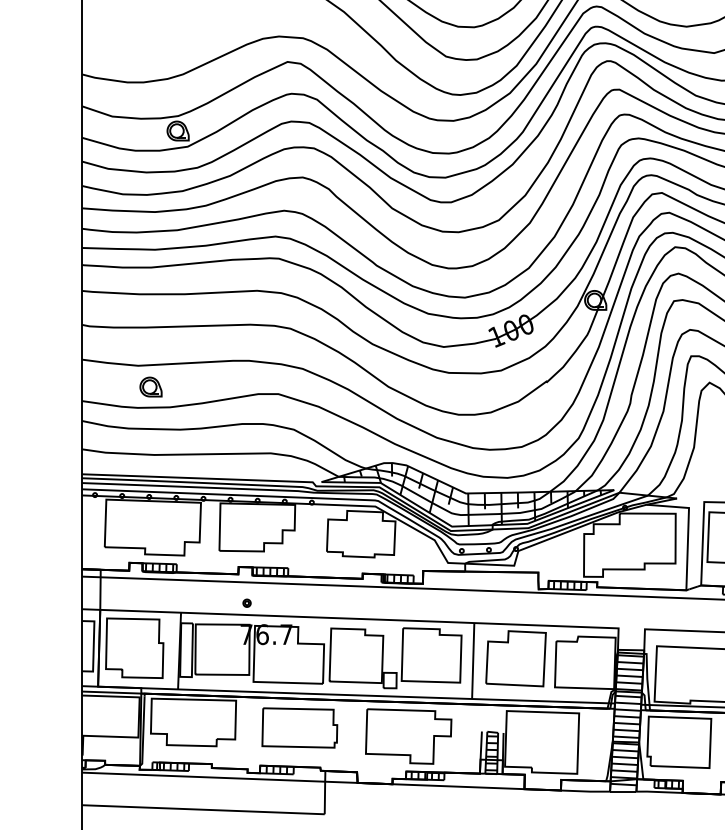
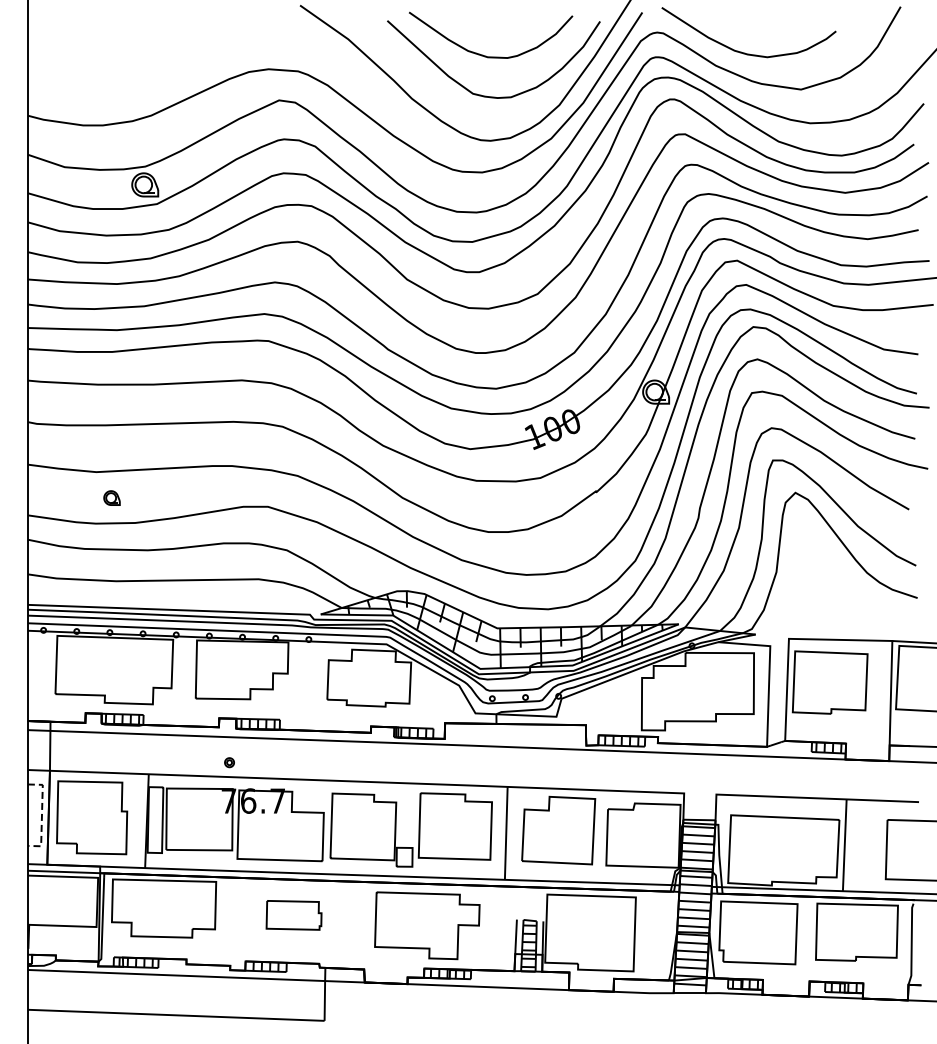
part: (150, 386) -> (111, 497), size x0.6
line: (93, 646) -> (41, 815), solid -> dashed
part: (299, 728) -> (293, 915), size x0.6

